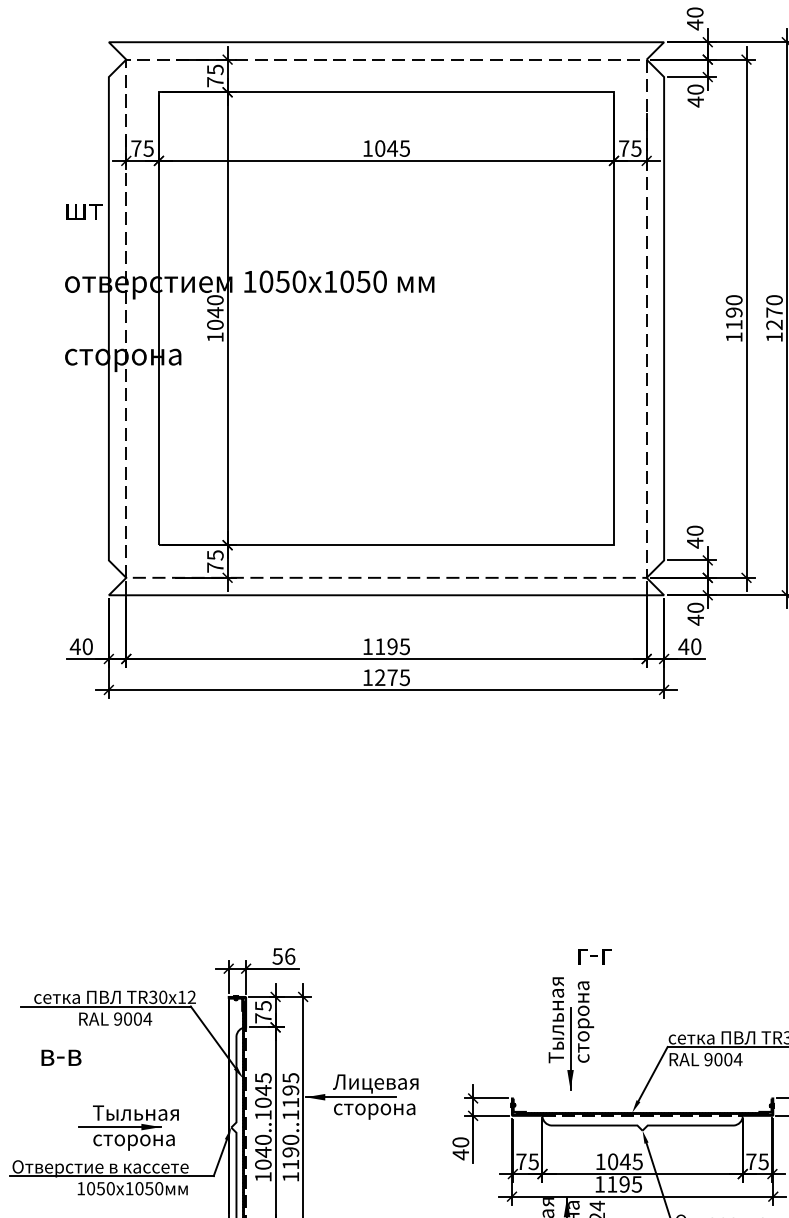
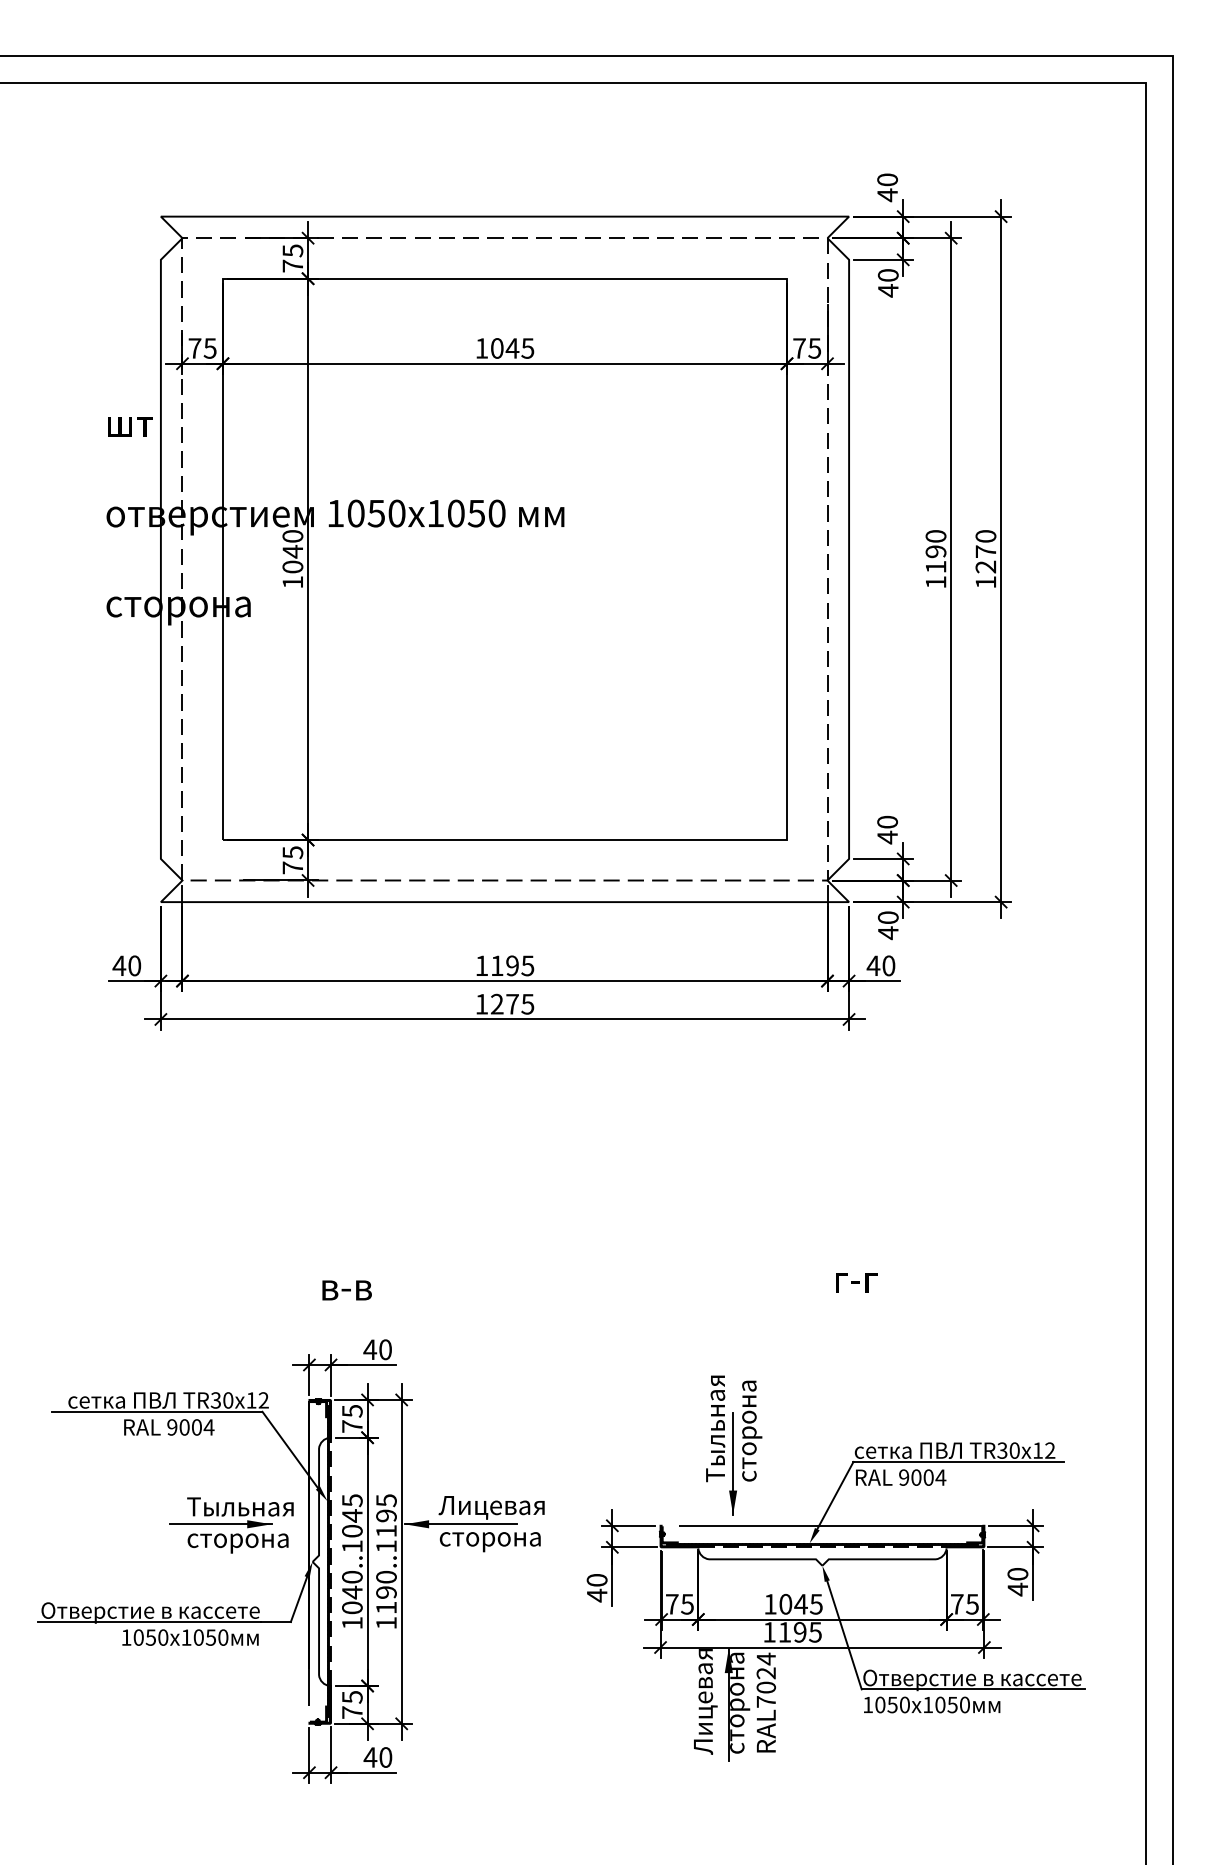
text: (283, 956) -> (377, 1349), 56 -> 40
text: (595, 956) -> (856, 1282), moved
text: (60, 1057) -> (346, 1290), moved
line: (642, 1098) -> (822, 1525), added
part: (128, 1128) -> (231, 1525), moved

